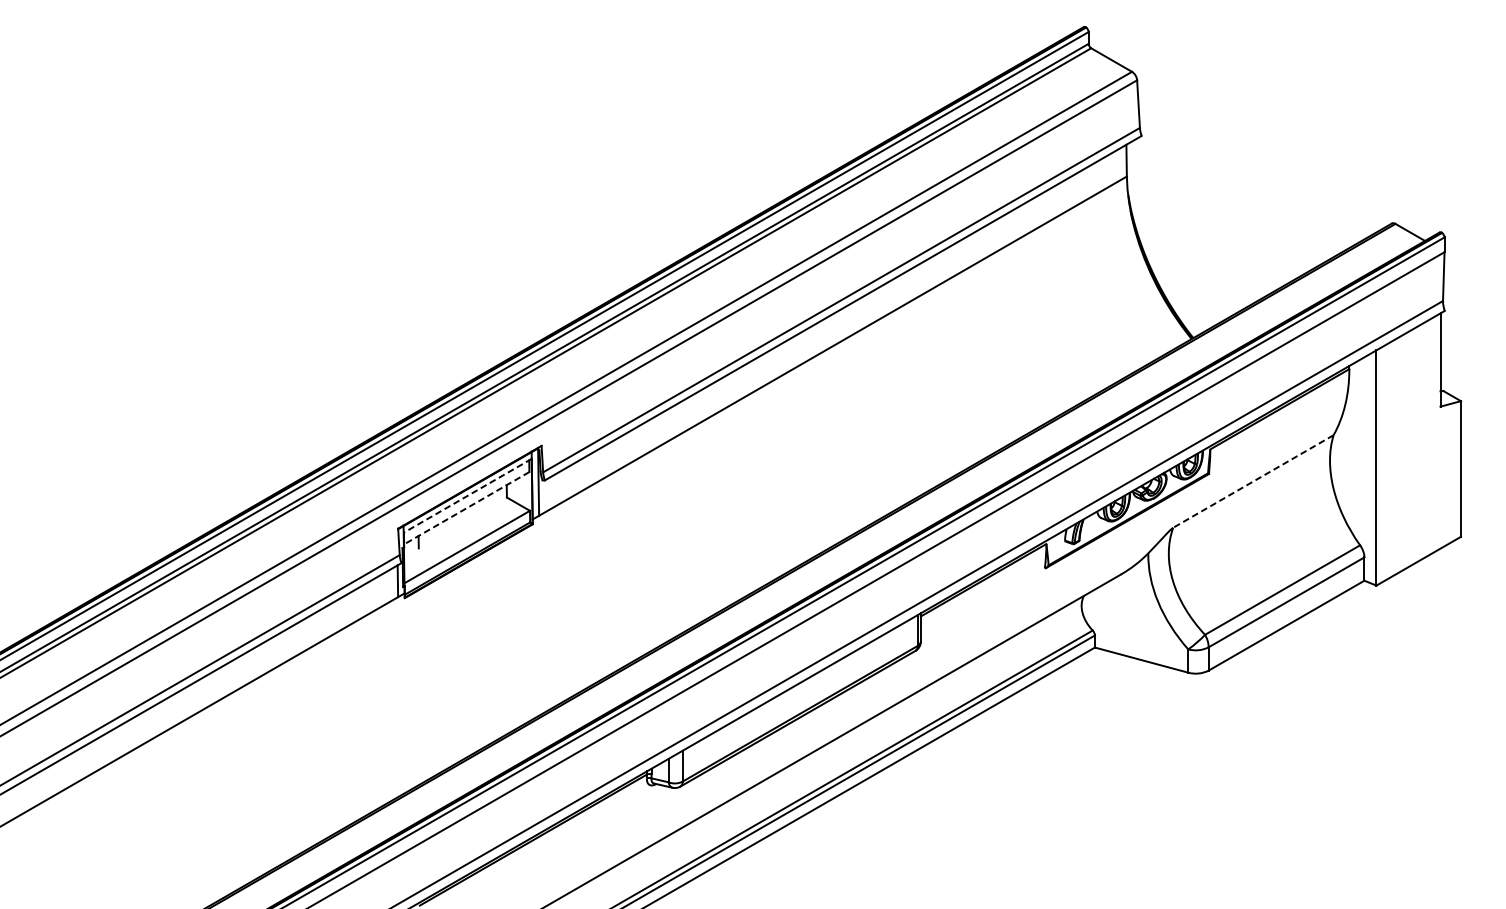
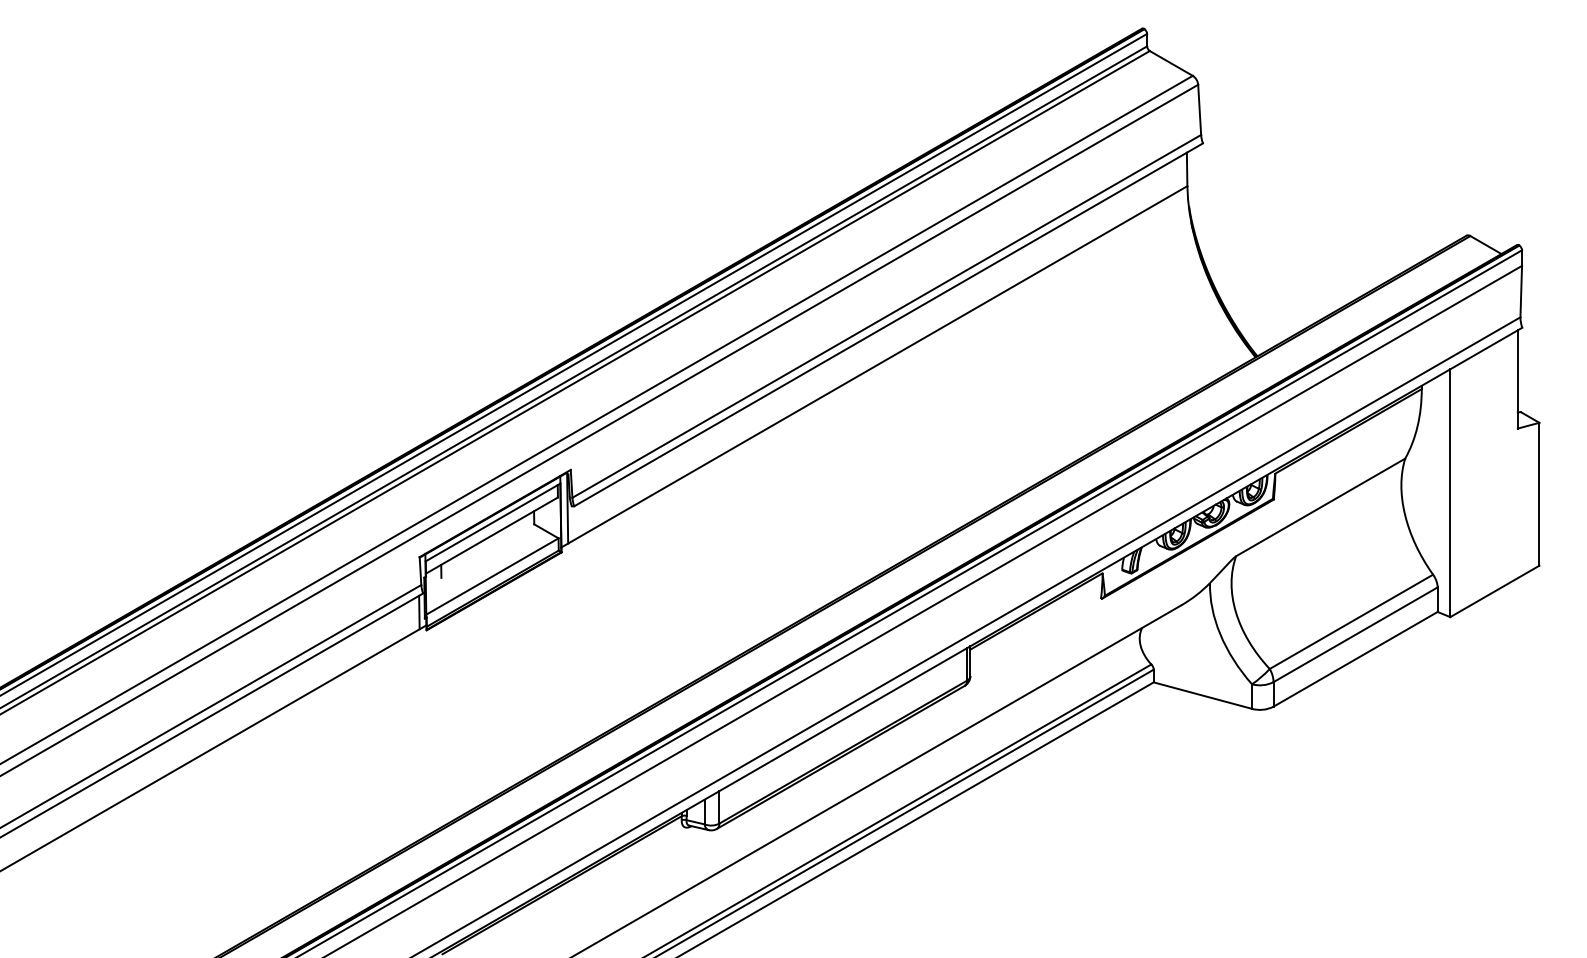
line: (1253, 481) -> (1320, 507), dashed -> solid
line: (468, 495) -> (493, 522), dashed -> solid
line: (466, 508) -> (491, 535), dashed -> solid

